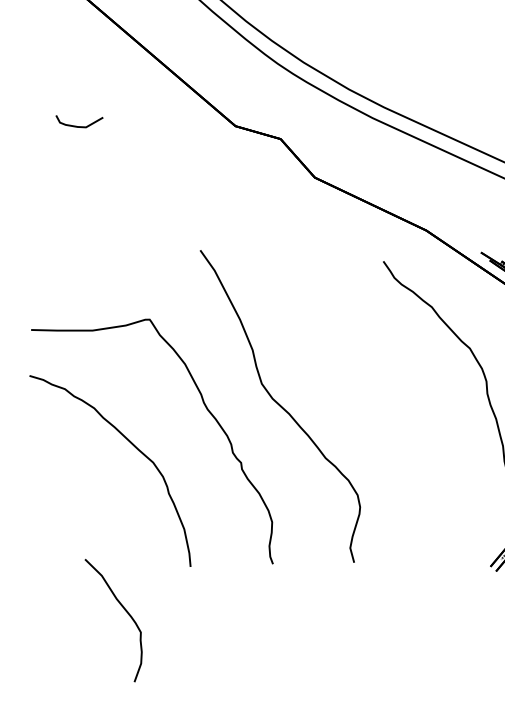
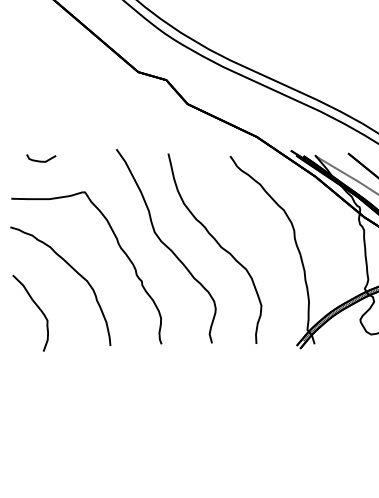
curve: (79, 125) -> (41, 160), moved
part: (358, 410) -> (214, 248), added
curve: (123, 609) -> (36, 306), moved

